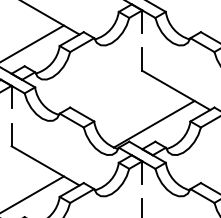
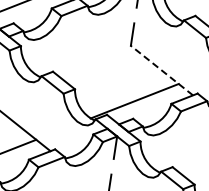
line: (175, 90) -> (161, 70), solid -> dashed

